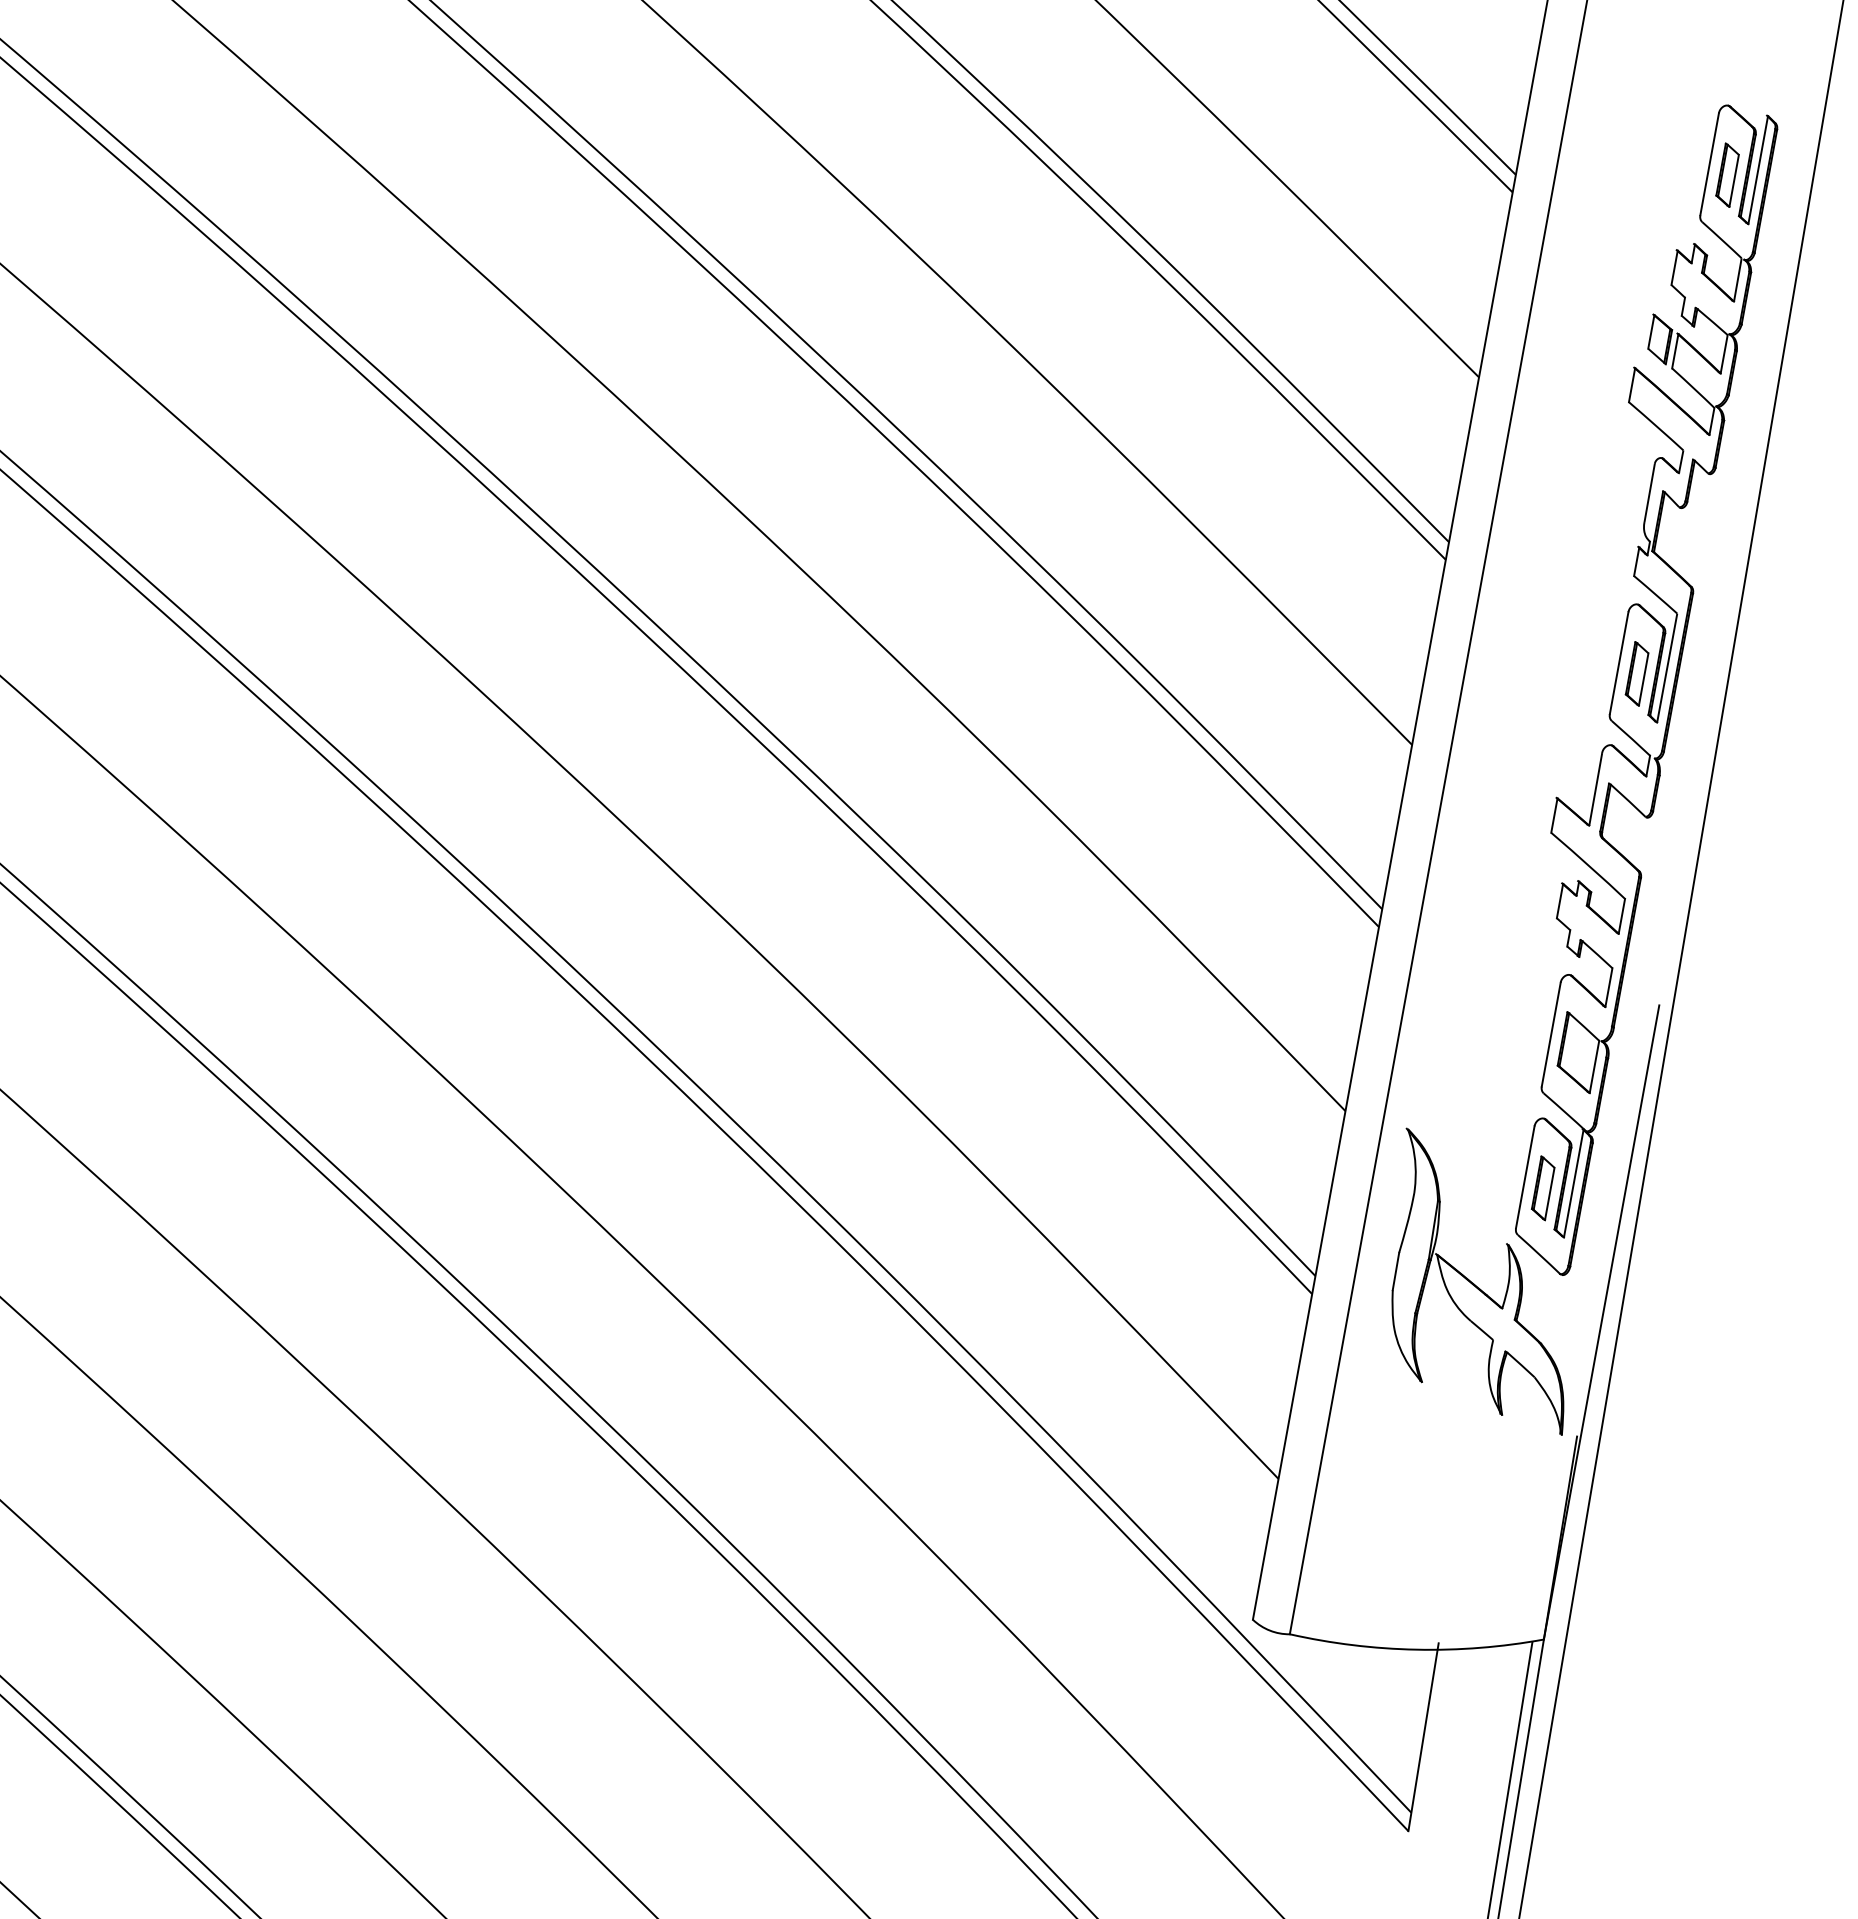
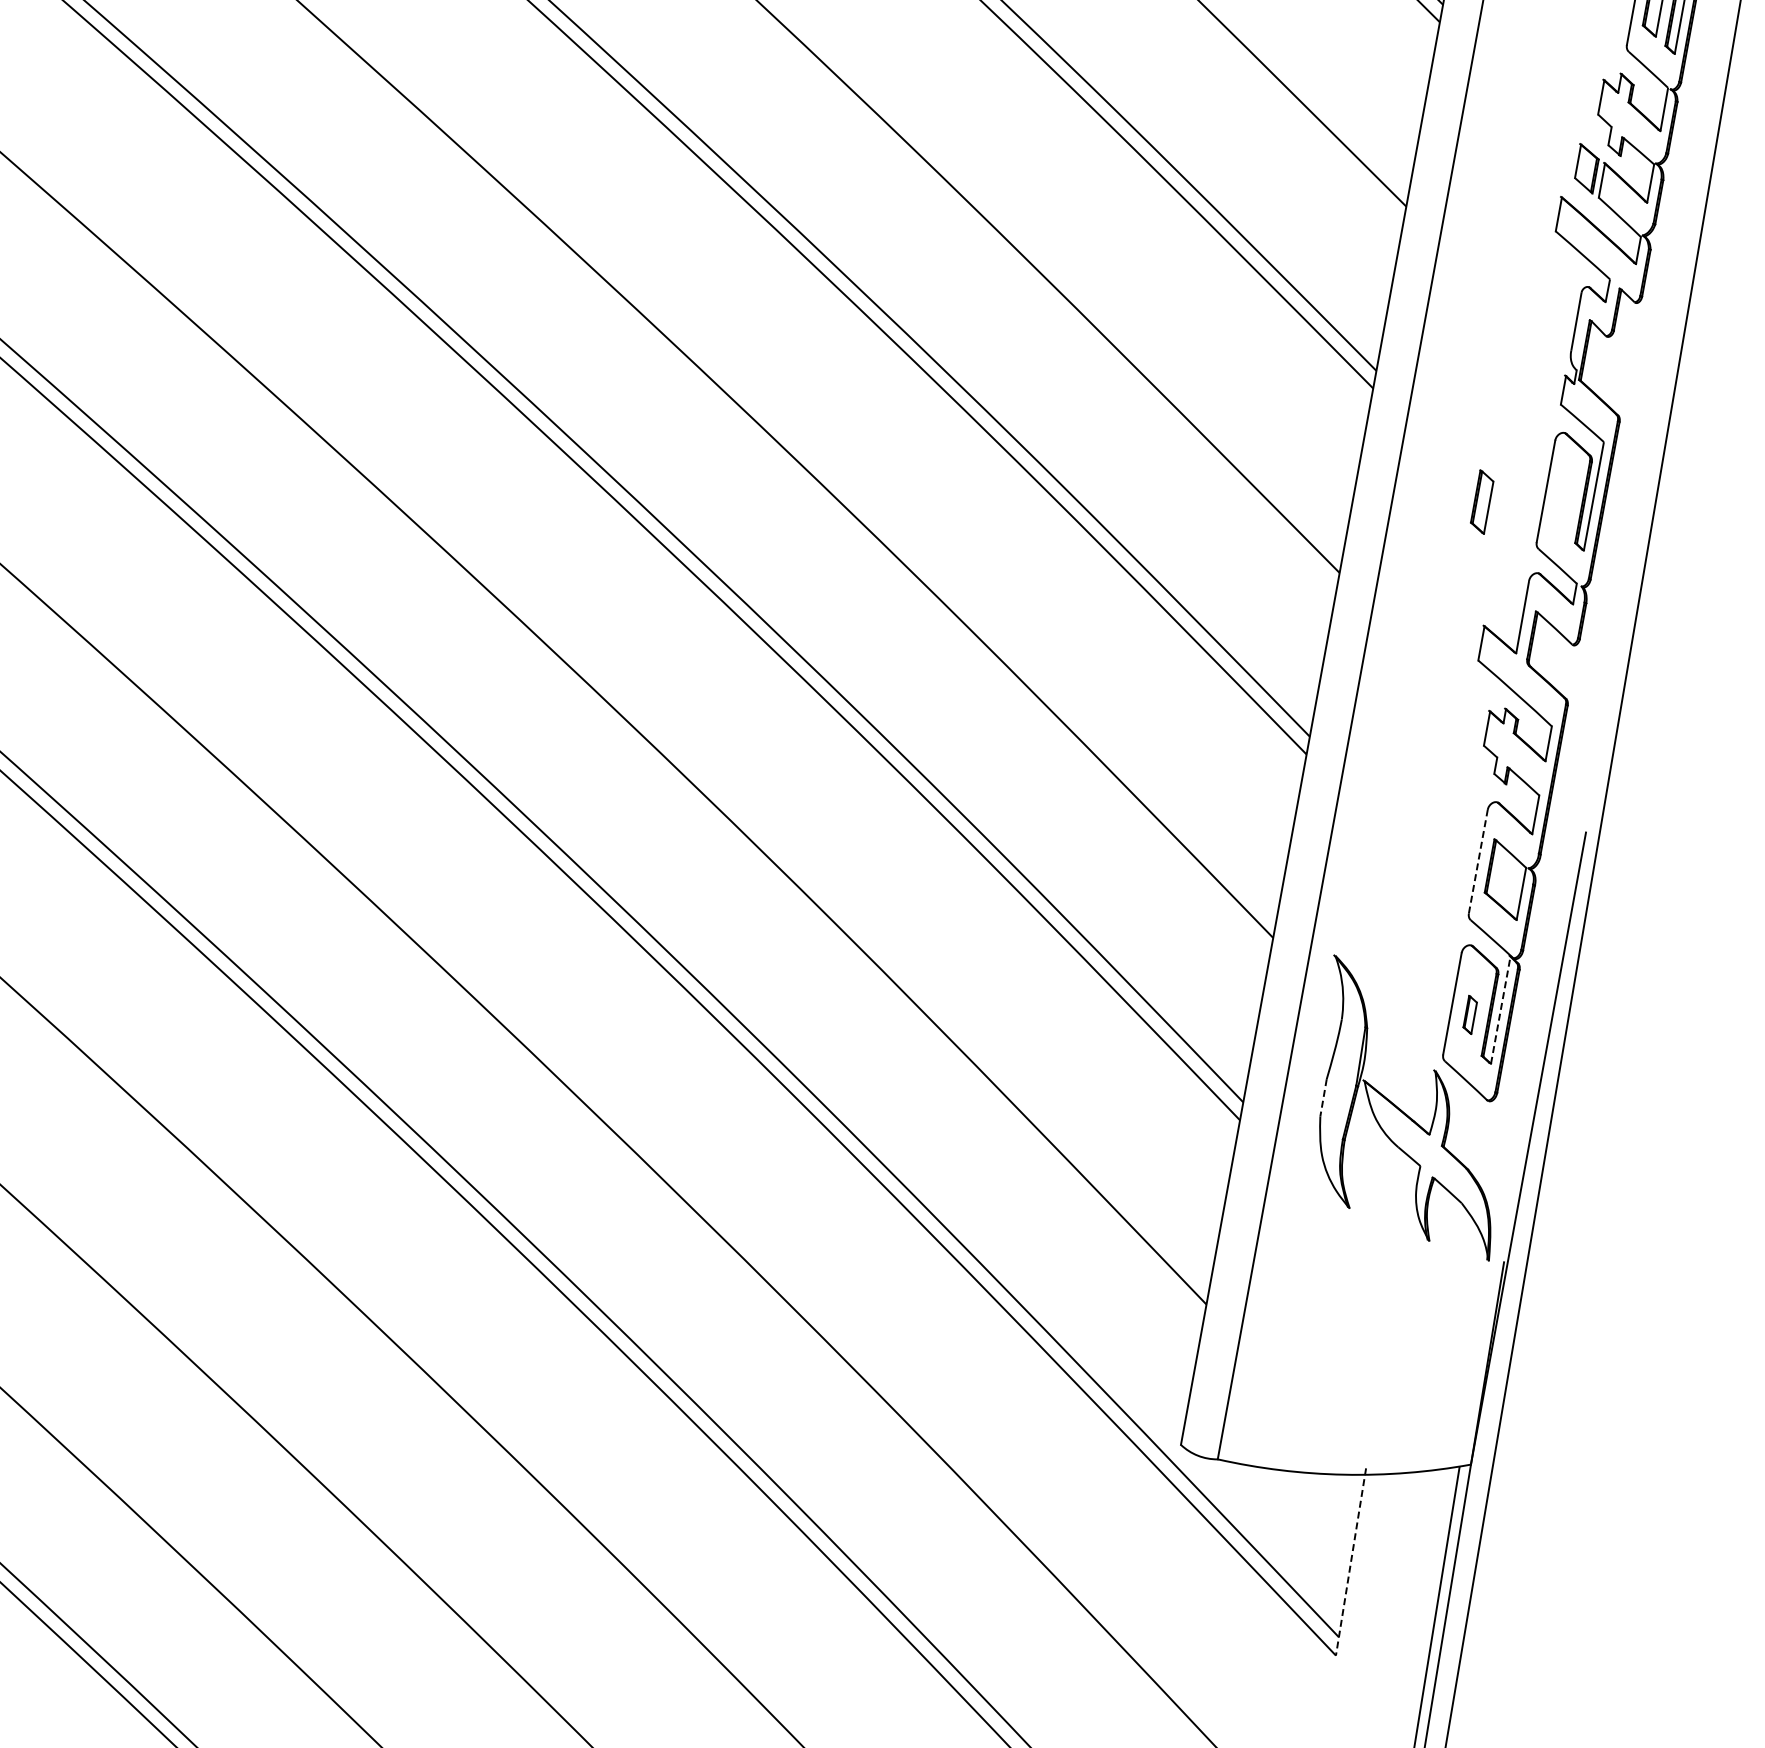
part: (1636, 673) -> (1481, 501), moved
line: (1551, 1034) -> (1478, 861), solid -> dashed
line: (1573, 1183) -> (1500, 1010), solid -> dashed
part: (1542, 1188) -> (1469, 1015), size x0.6
line: (1395, 1271) -> (1323, 1097), solid -> dashed
line: (1423, 1737) -> (1350, 1562), solid -> dashed

